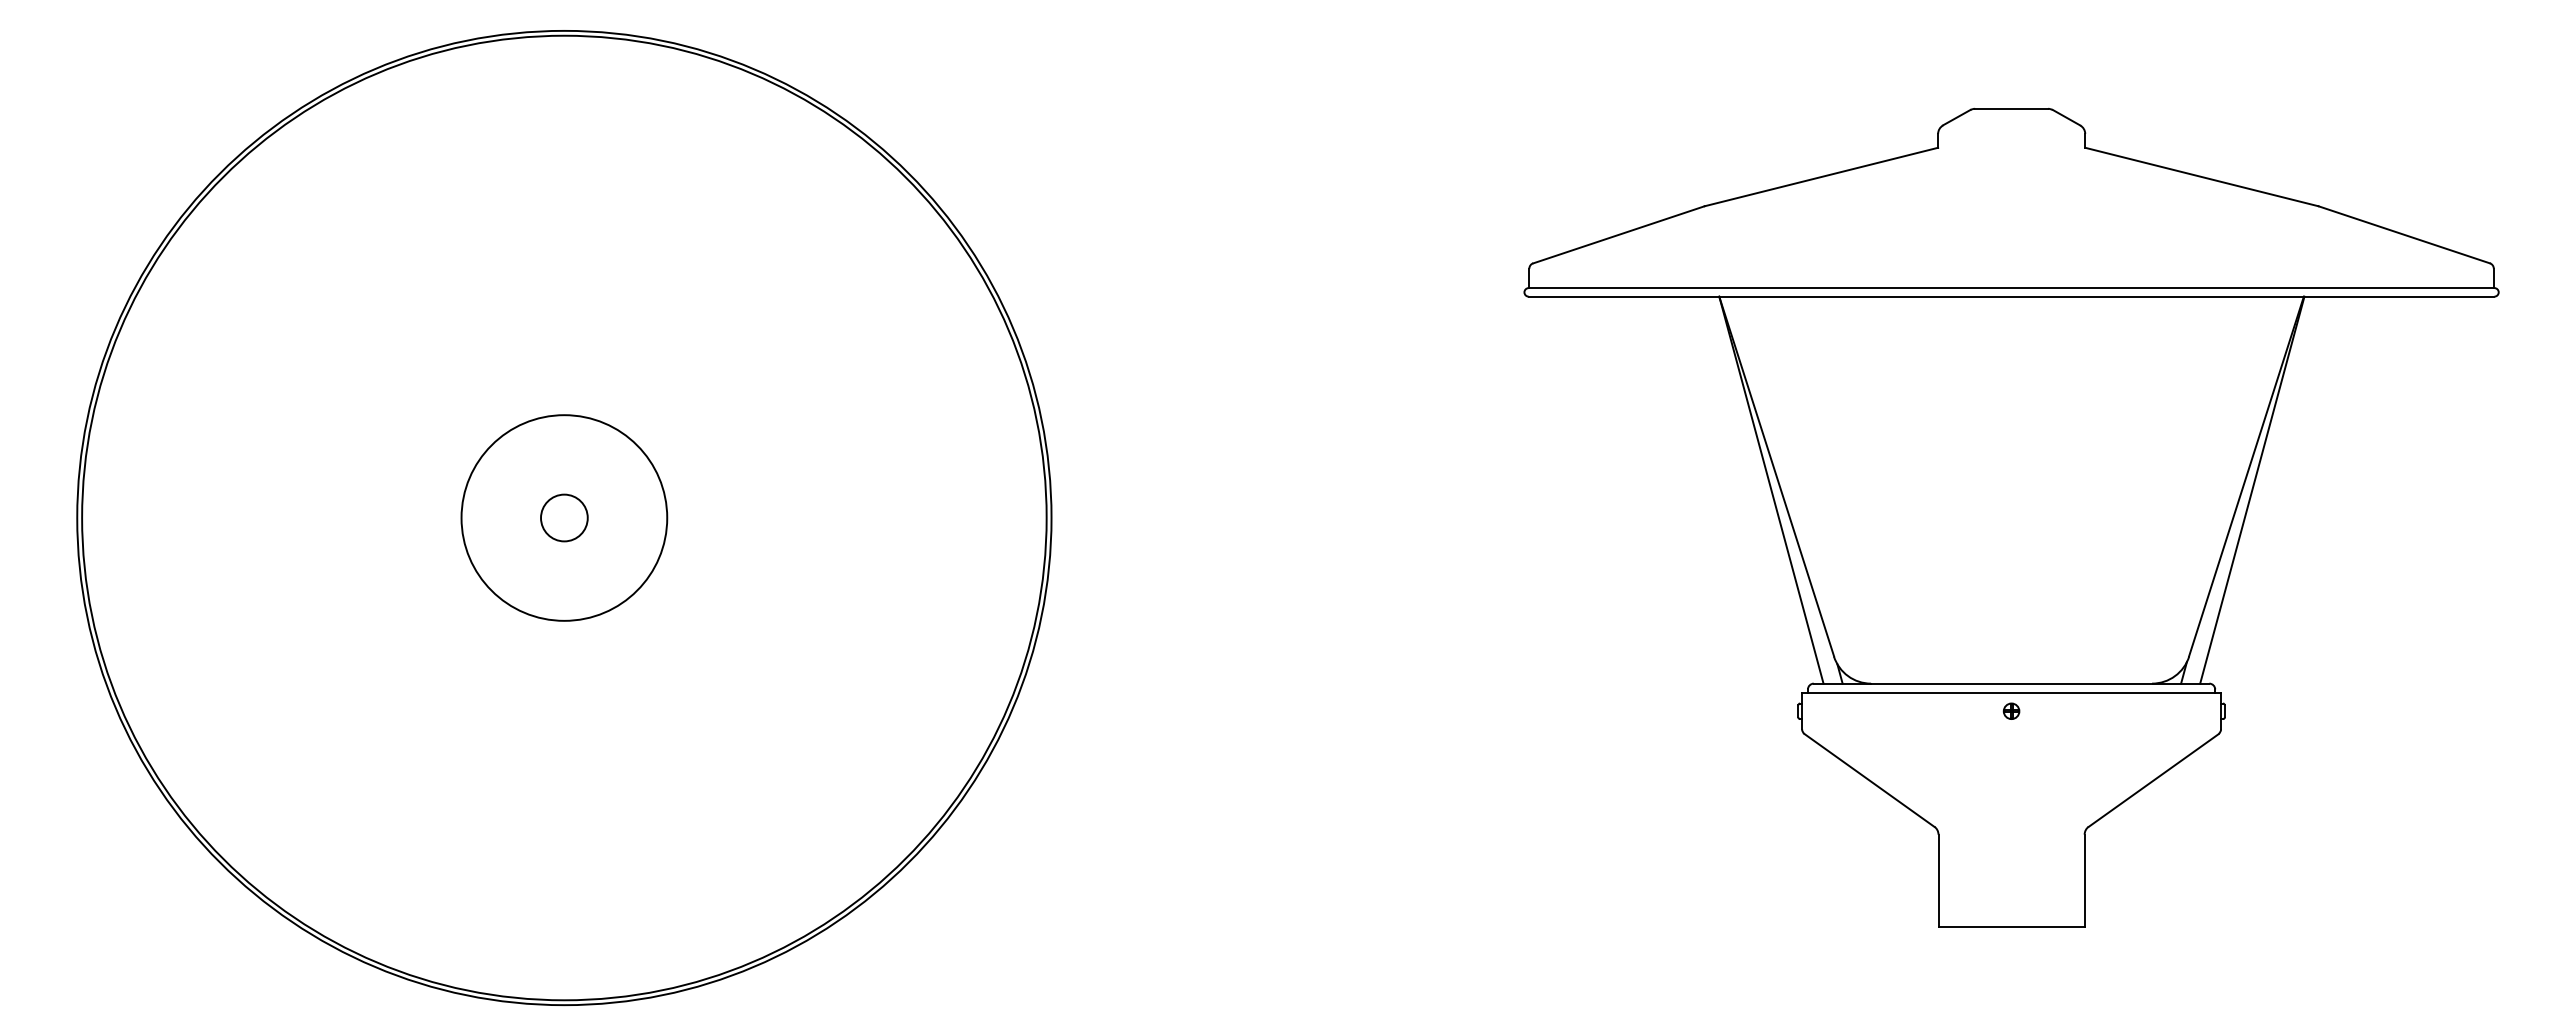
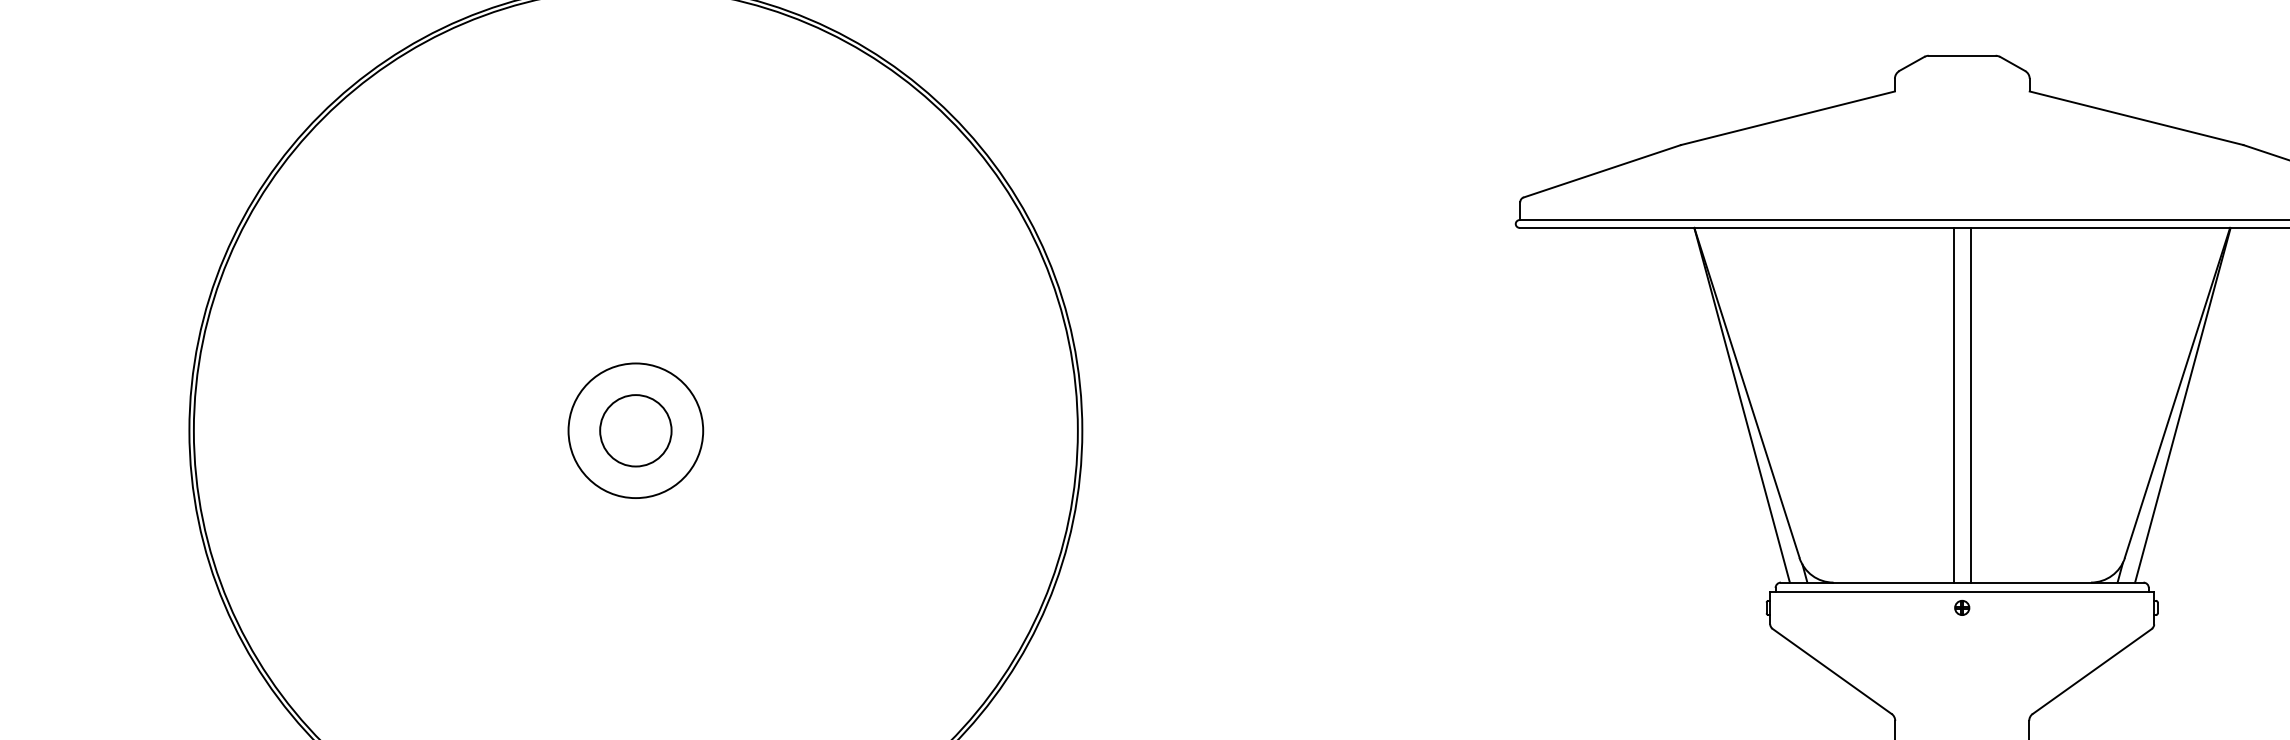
line: (2002, 489) -> (1953, 404), added
line: (2020, 489) -> (1970, 404), added
circle: (563, 517) -> (635, 430), size x0.71
circle: (564, 517) -> (635, 430), size x1.67

